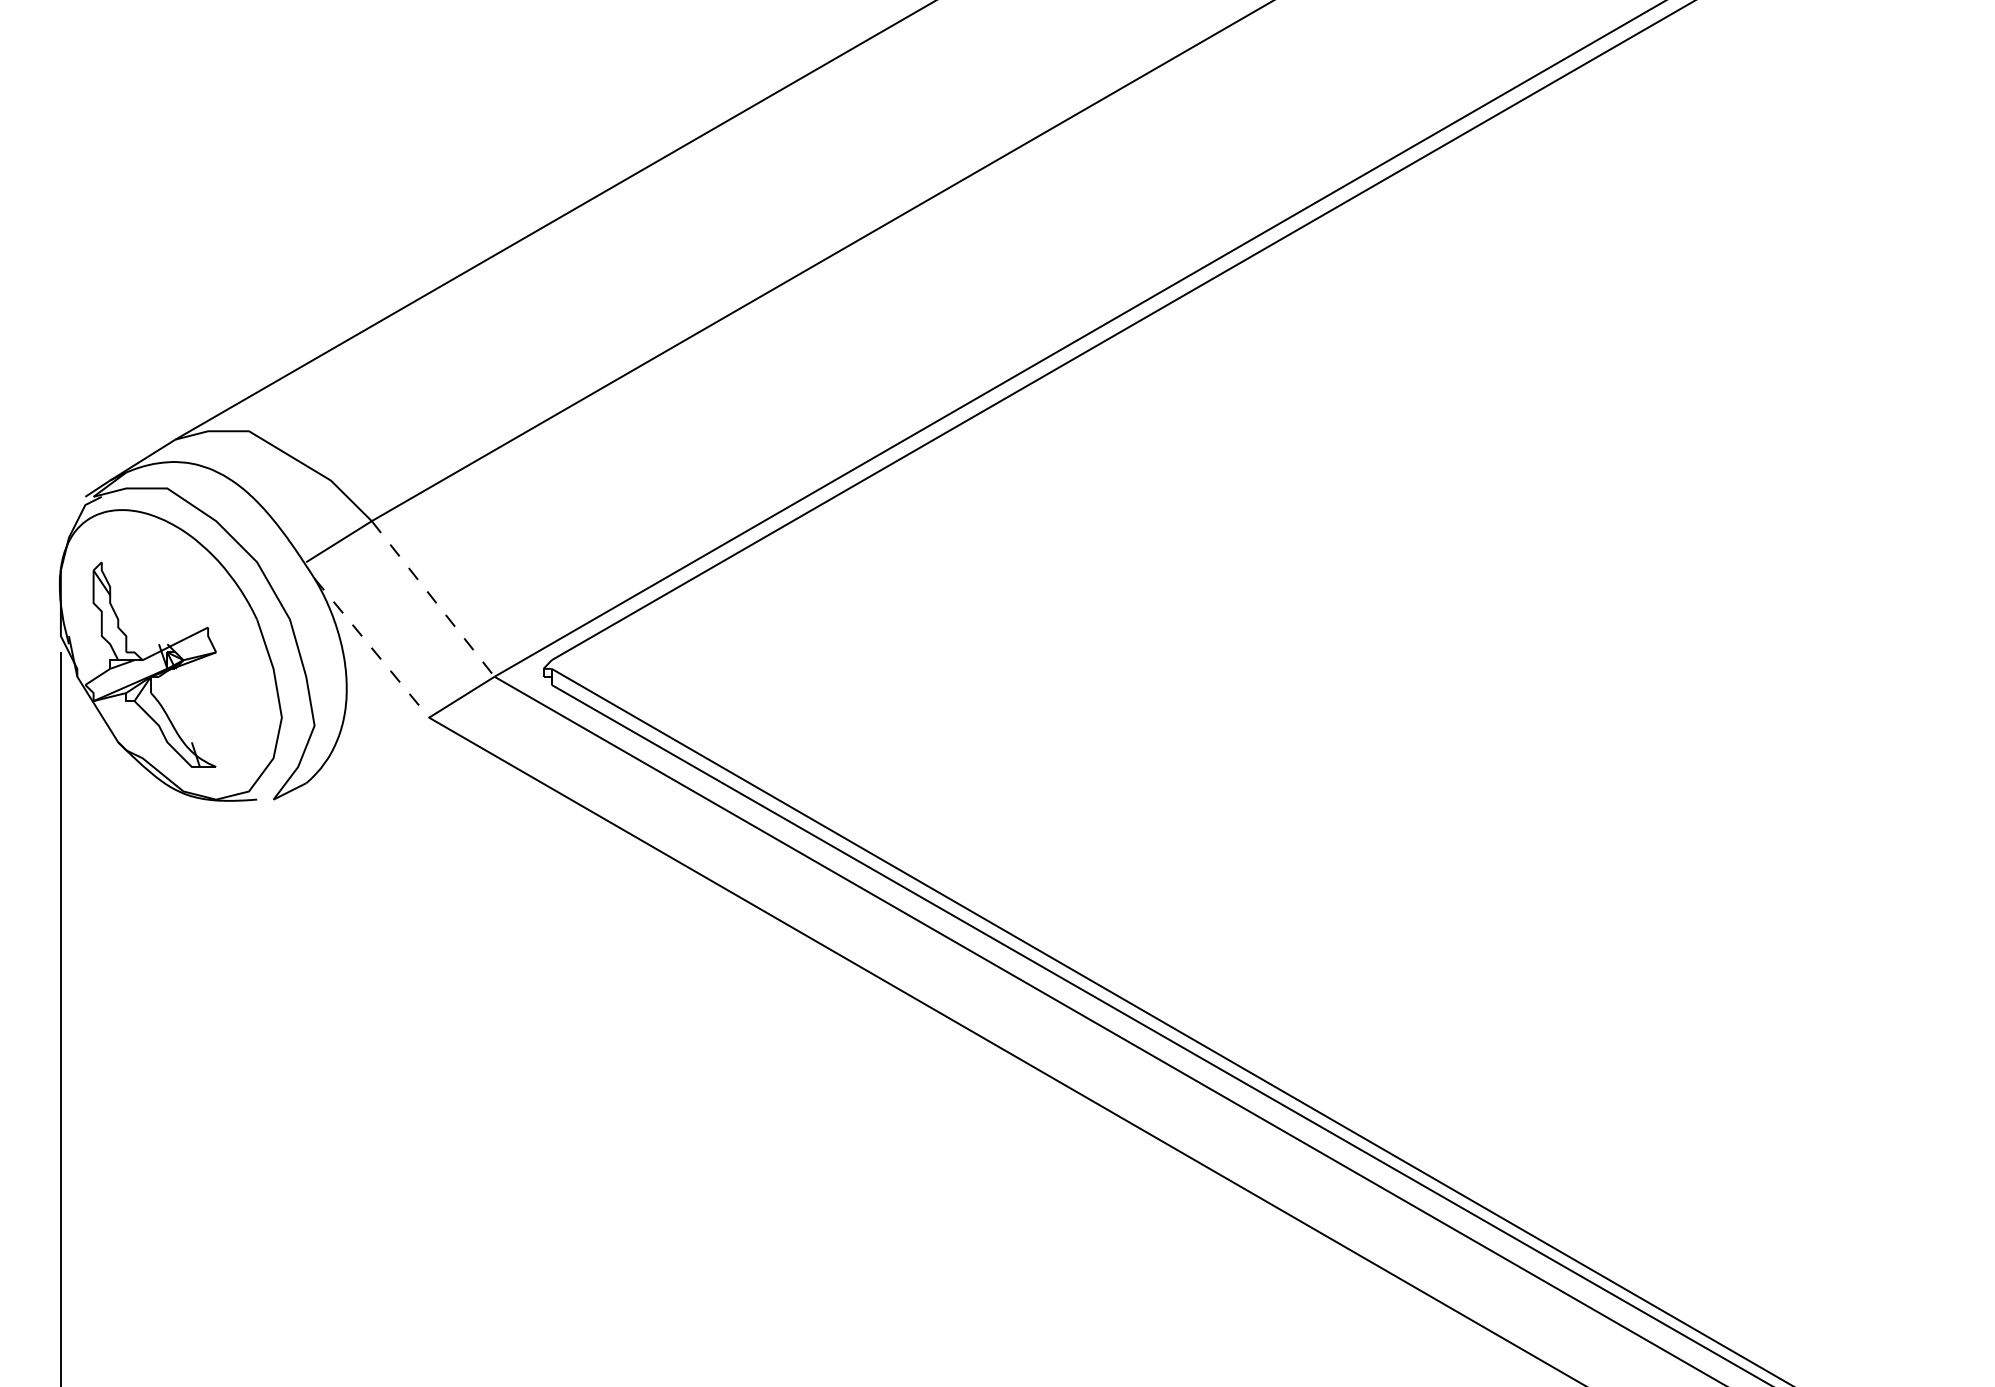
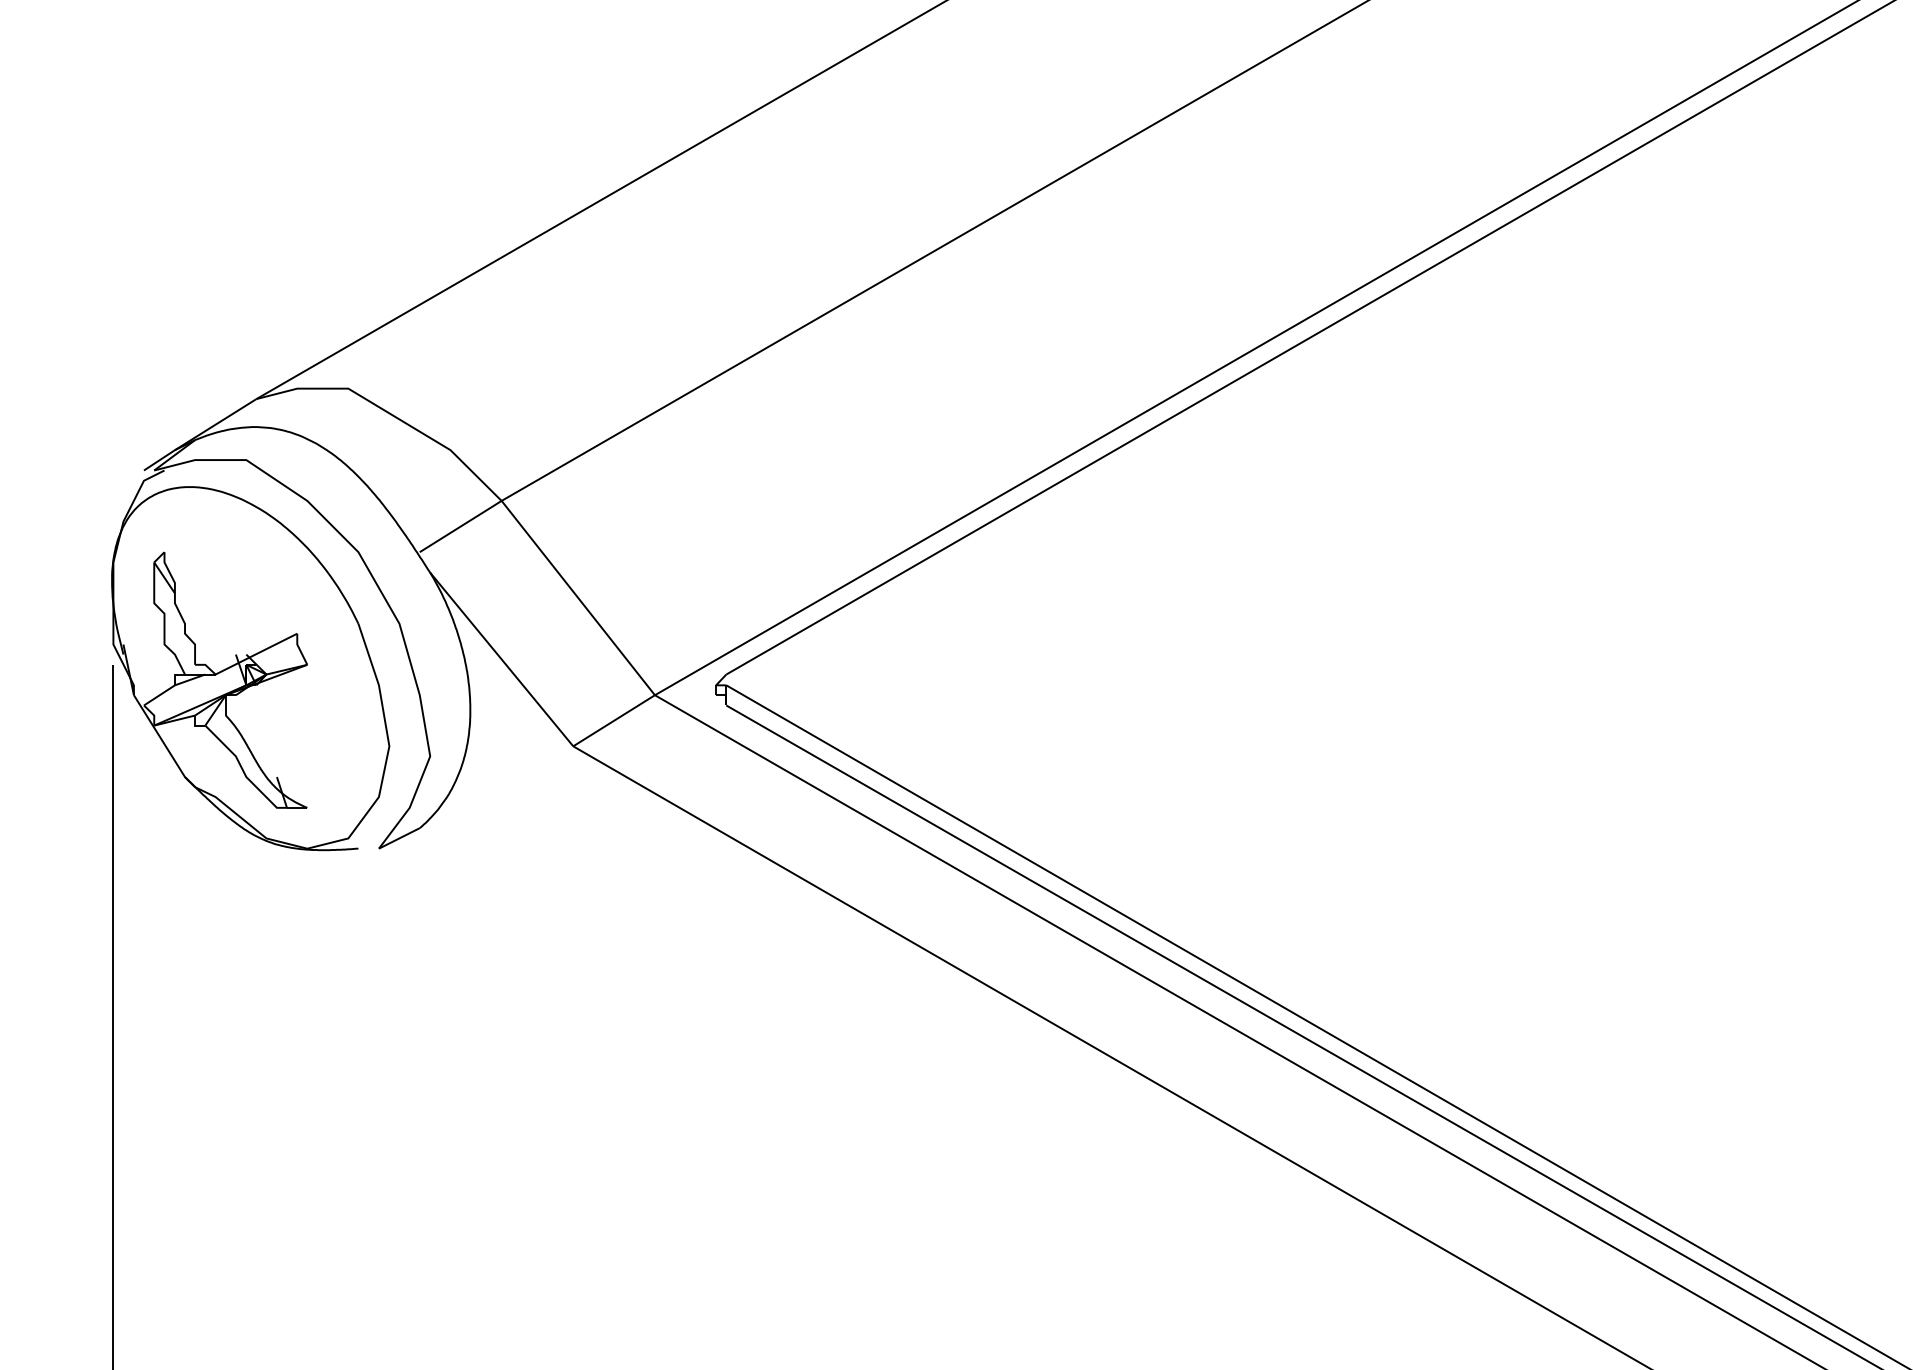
line: (433, 599) -> (578, 598), dashed -> solid
line: (372, 648) -> (502, 659), dashed -> solid

